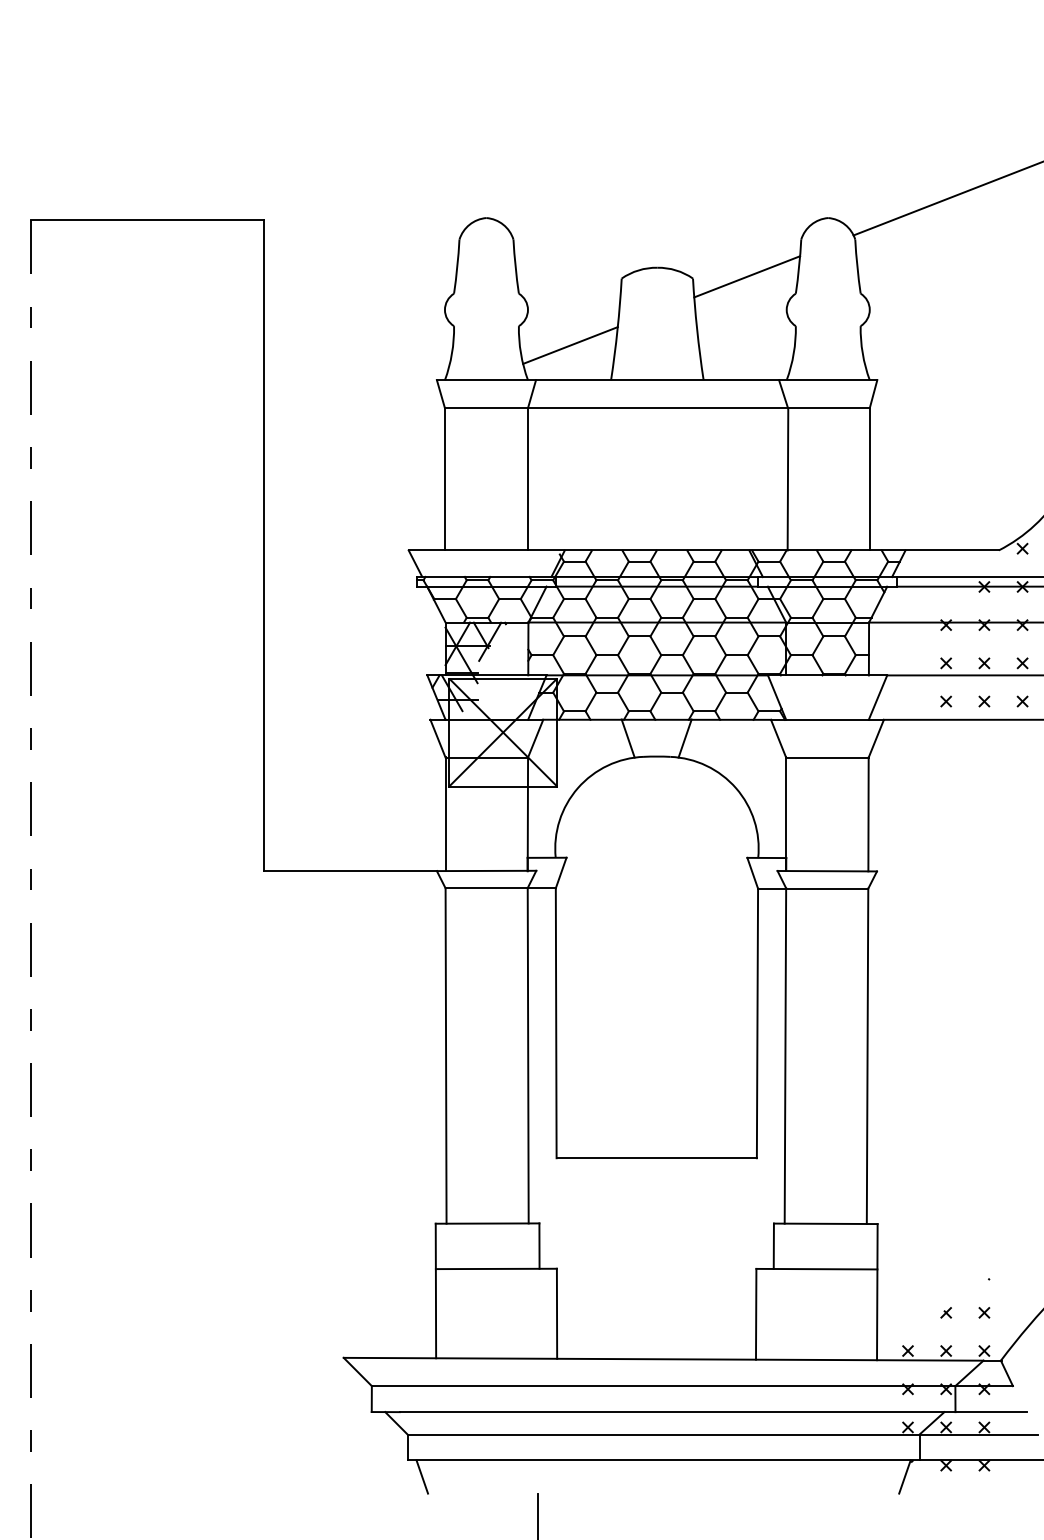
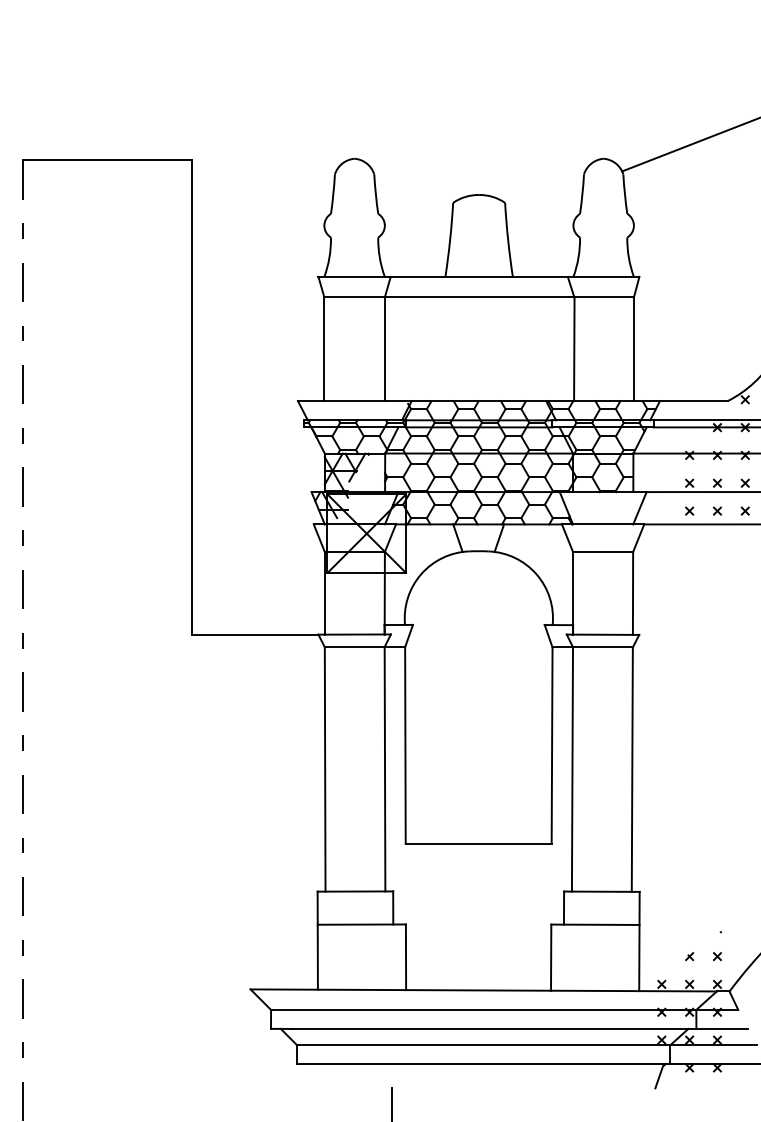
line: (747, 276) -> (544, 201), removed
line: (570, 345) -> (415, 251), removed
line: (421, 1477) -> (307, 1076), removed

